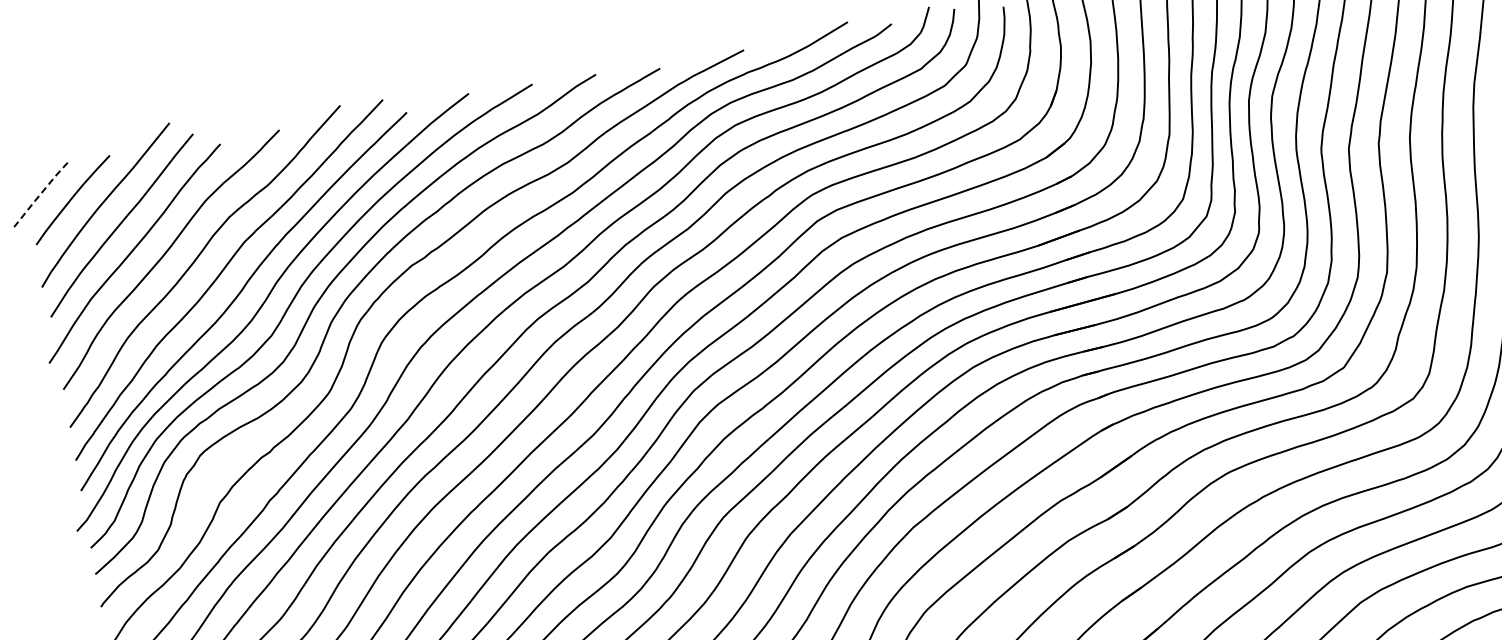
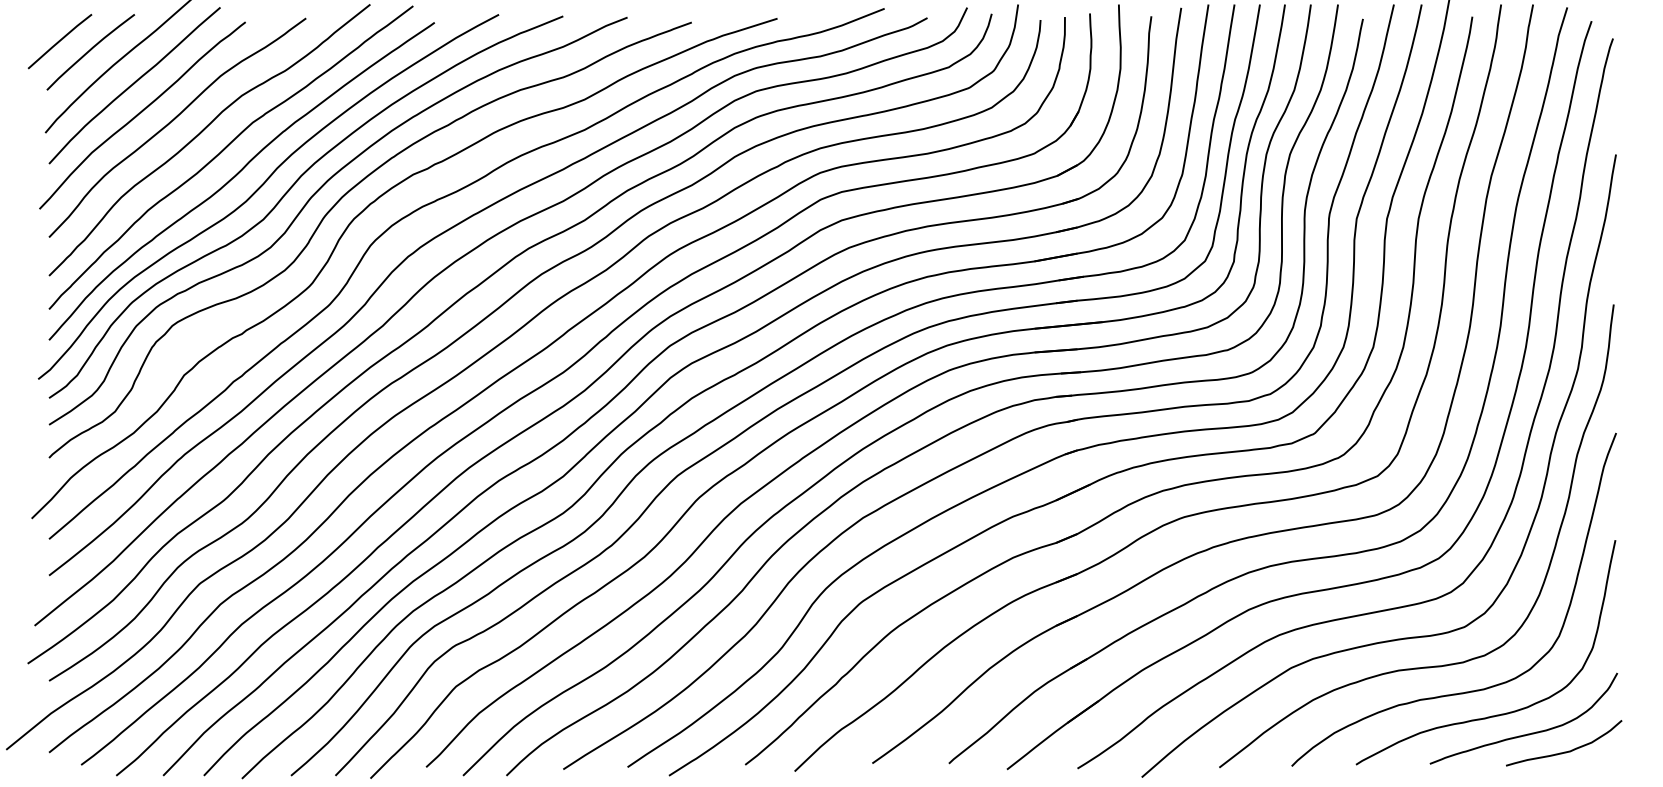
line: (40, 194) -> (59, 41), dashed -> solid

